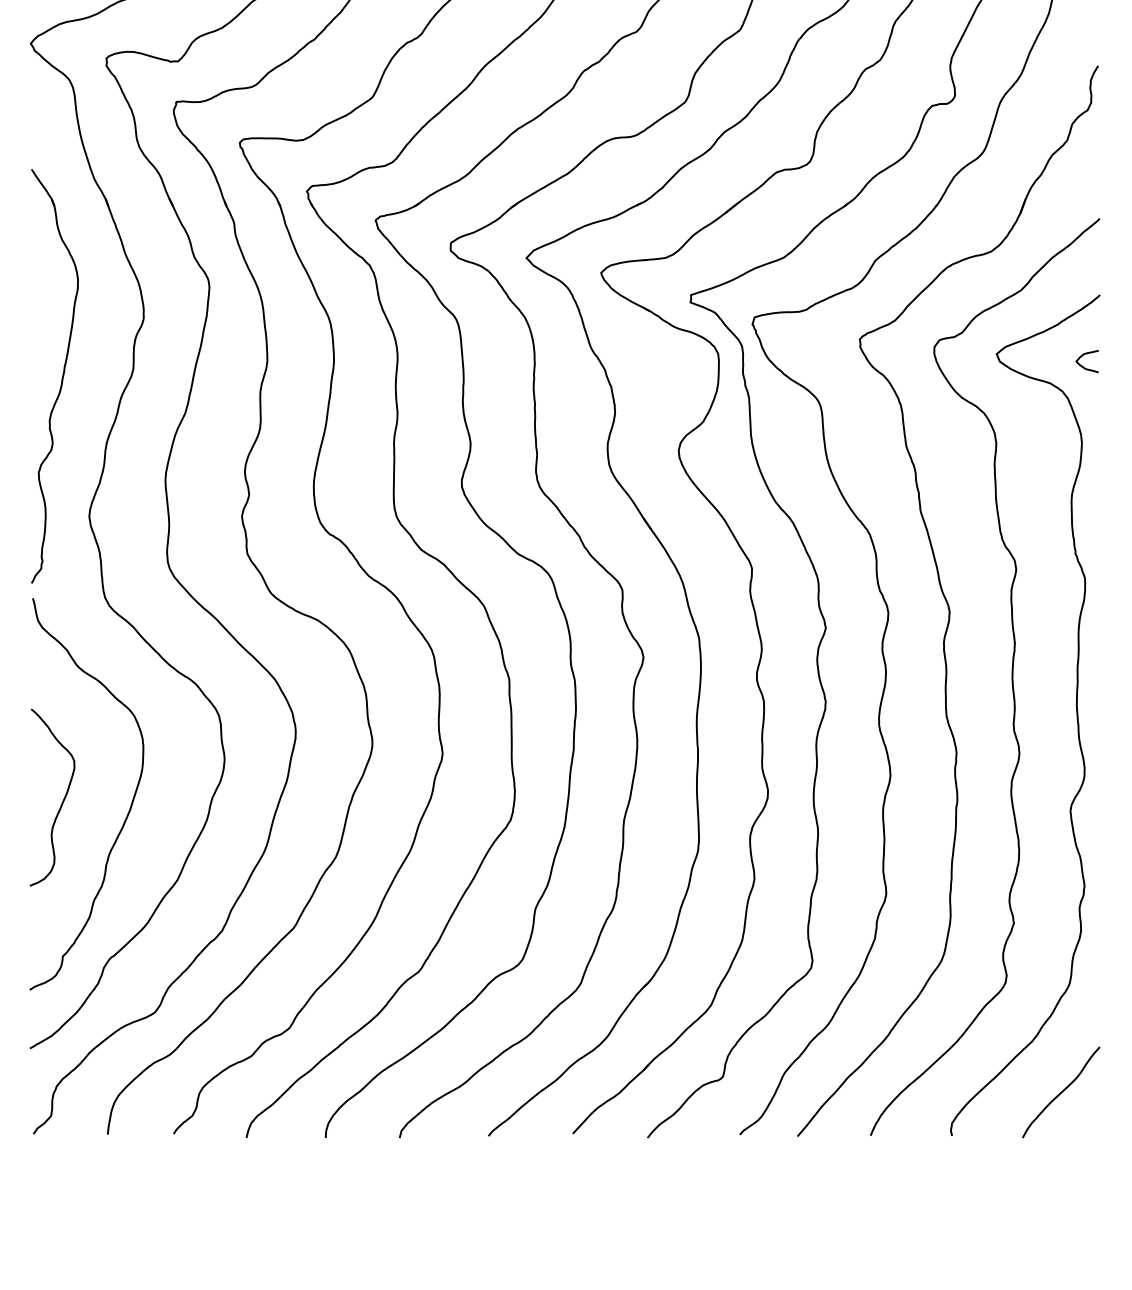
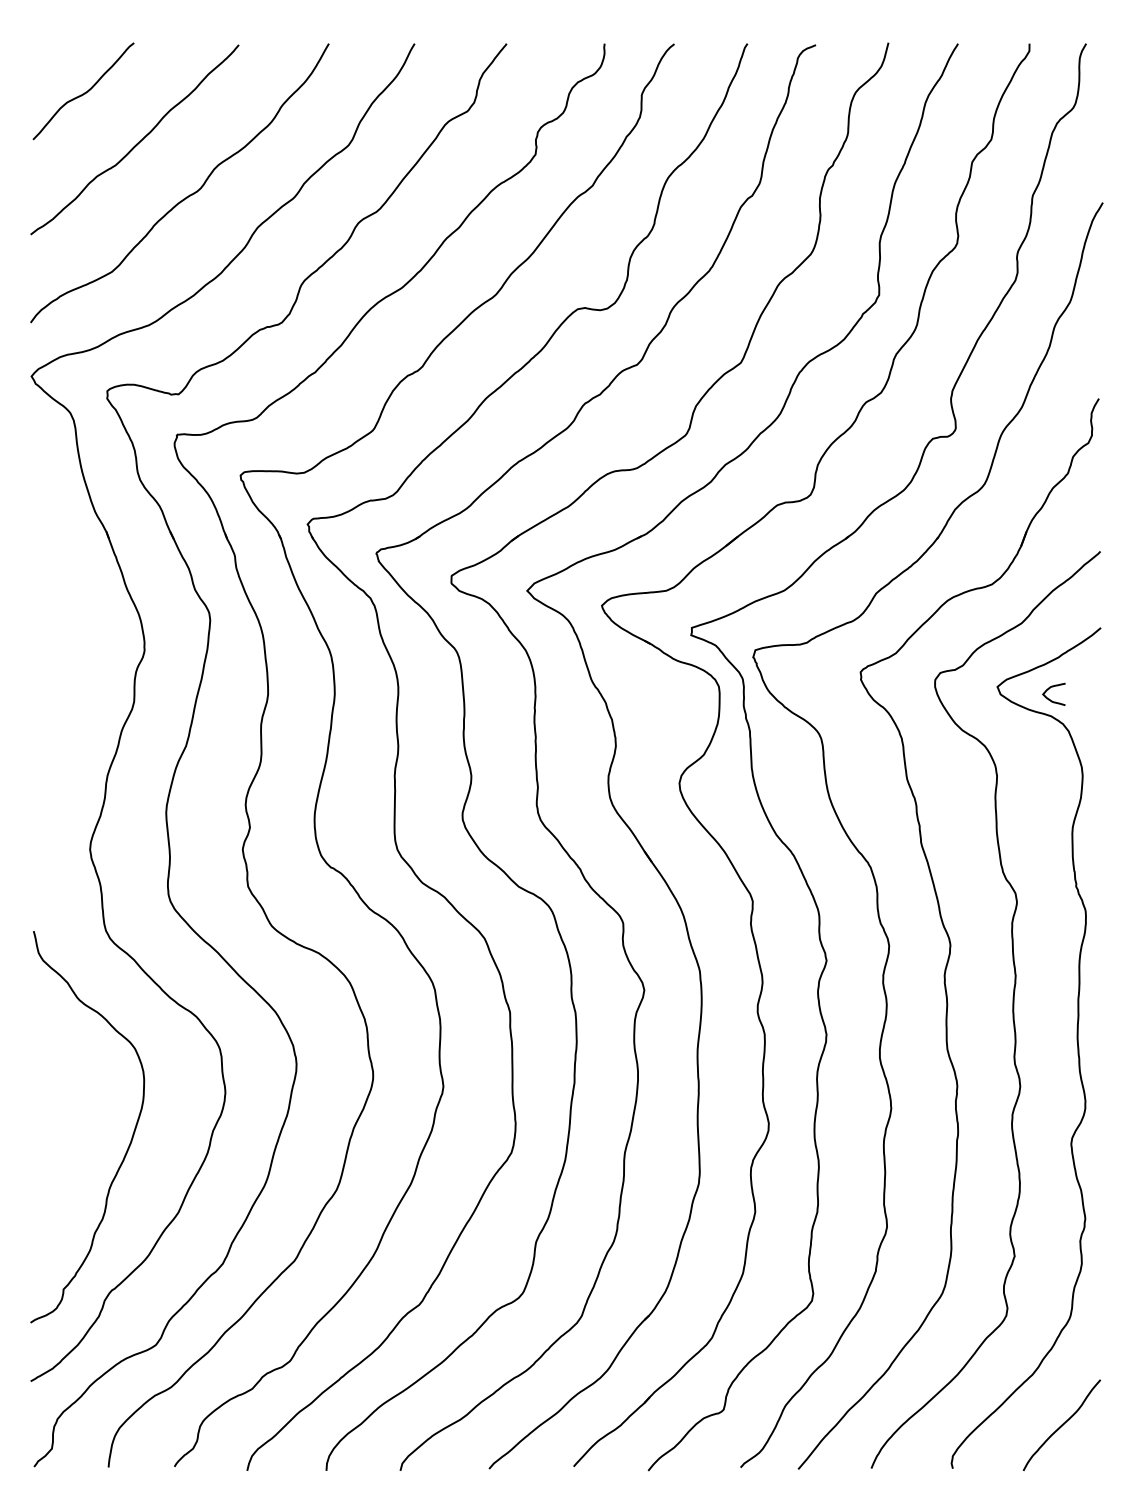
curve: (1082, 356) -> (1049, 689), moved
part: (61, 377) -> (62, 710), removed
curve: (62, 799) -> (63, 1132), removed

